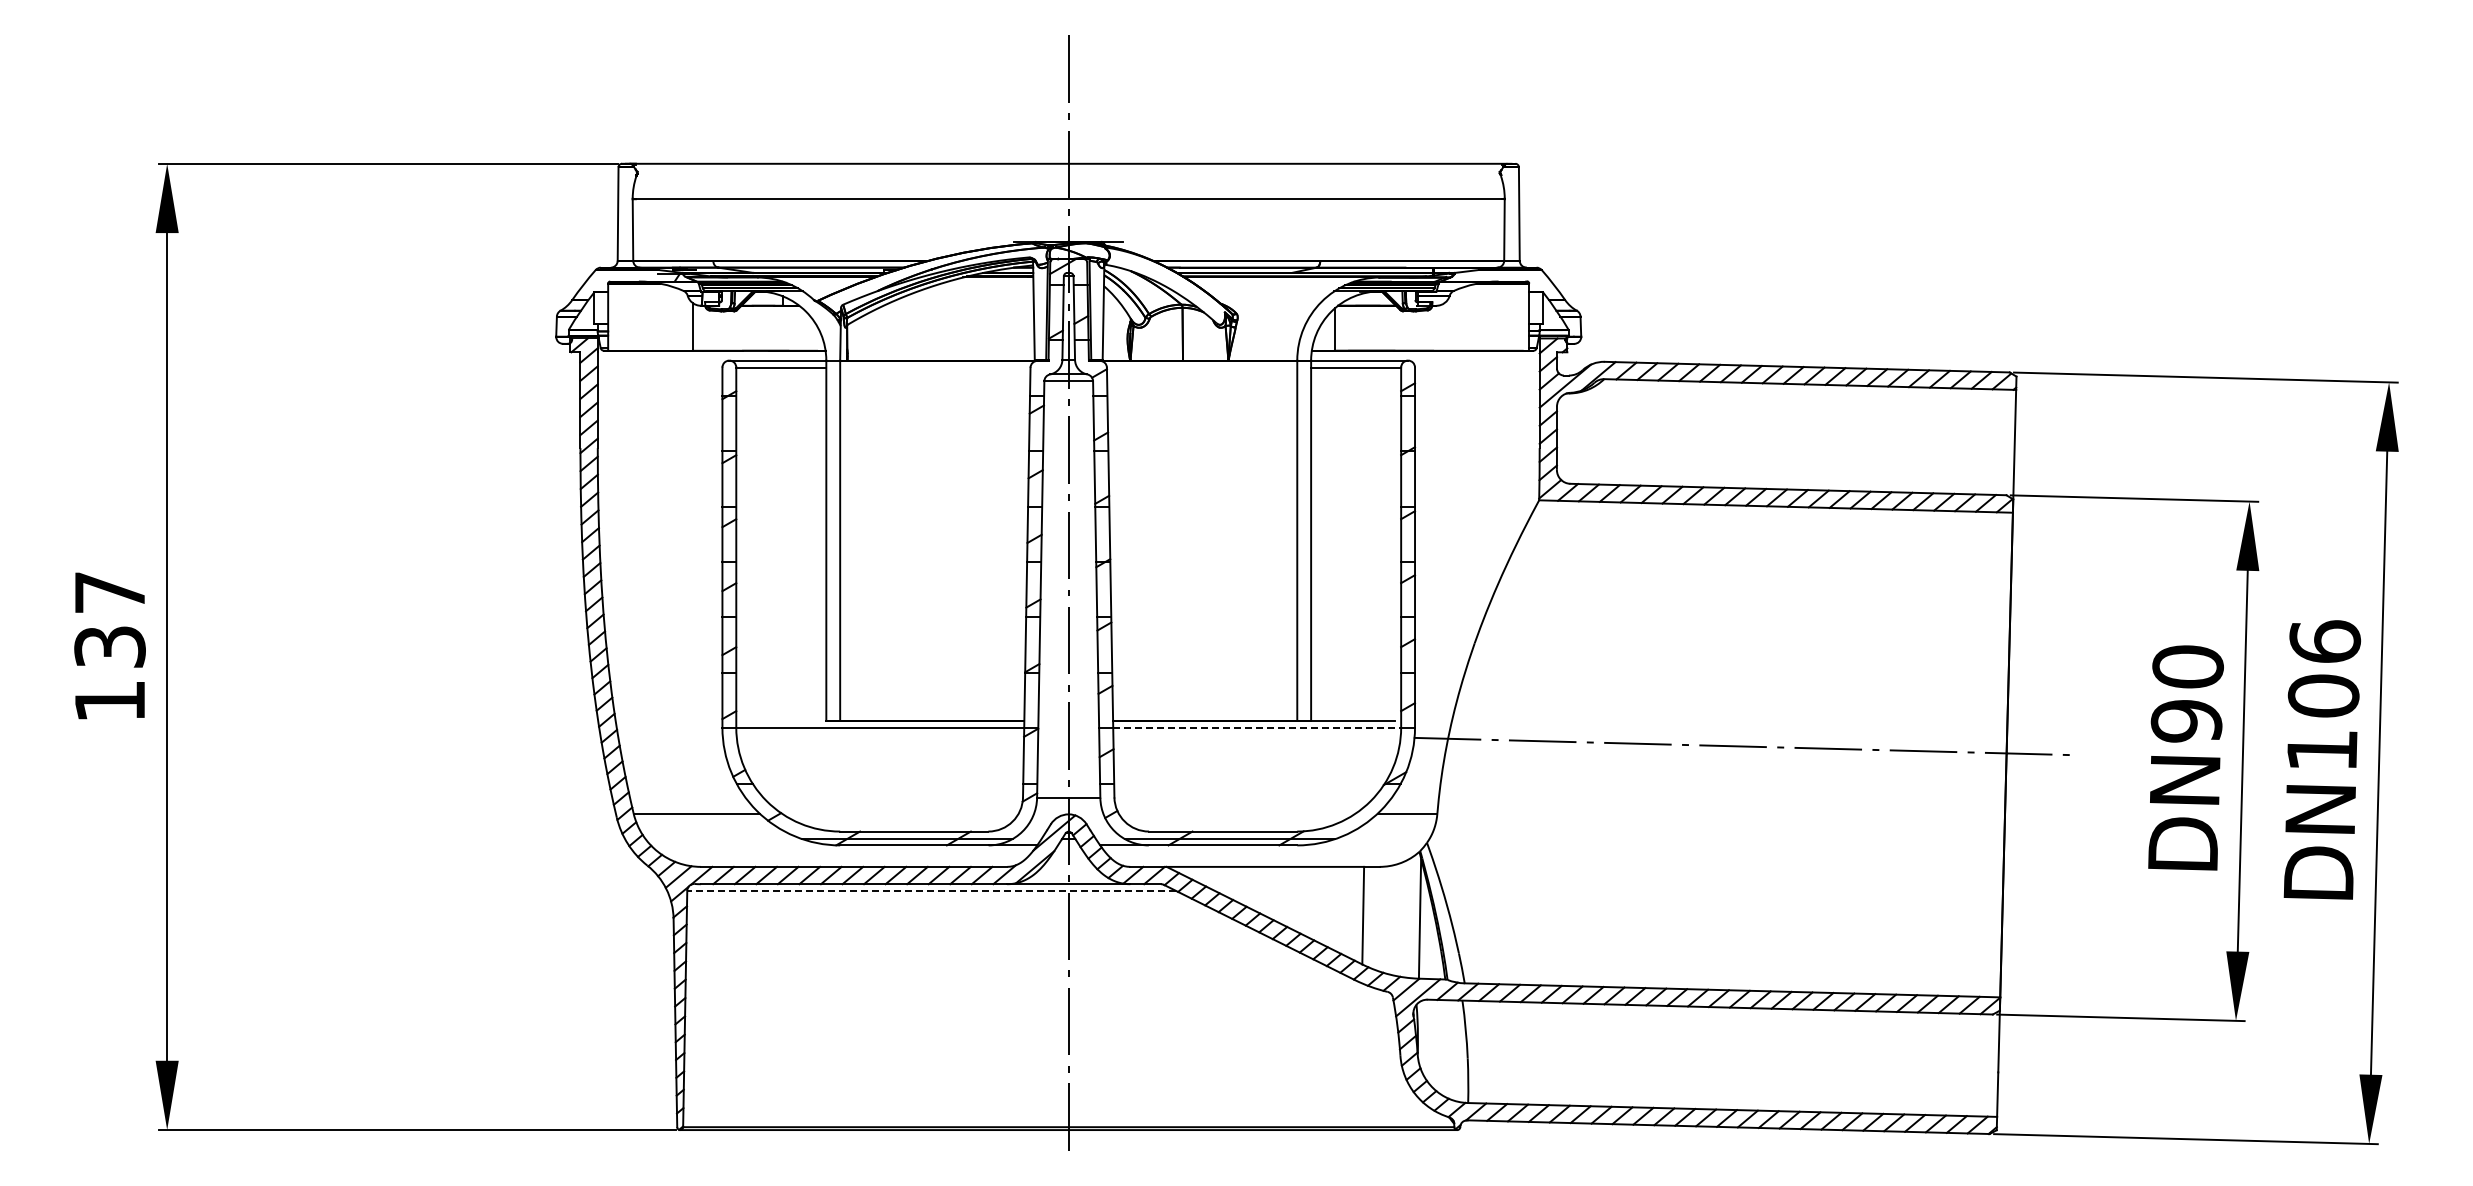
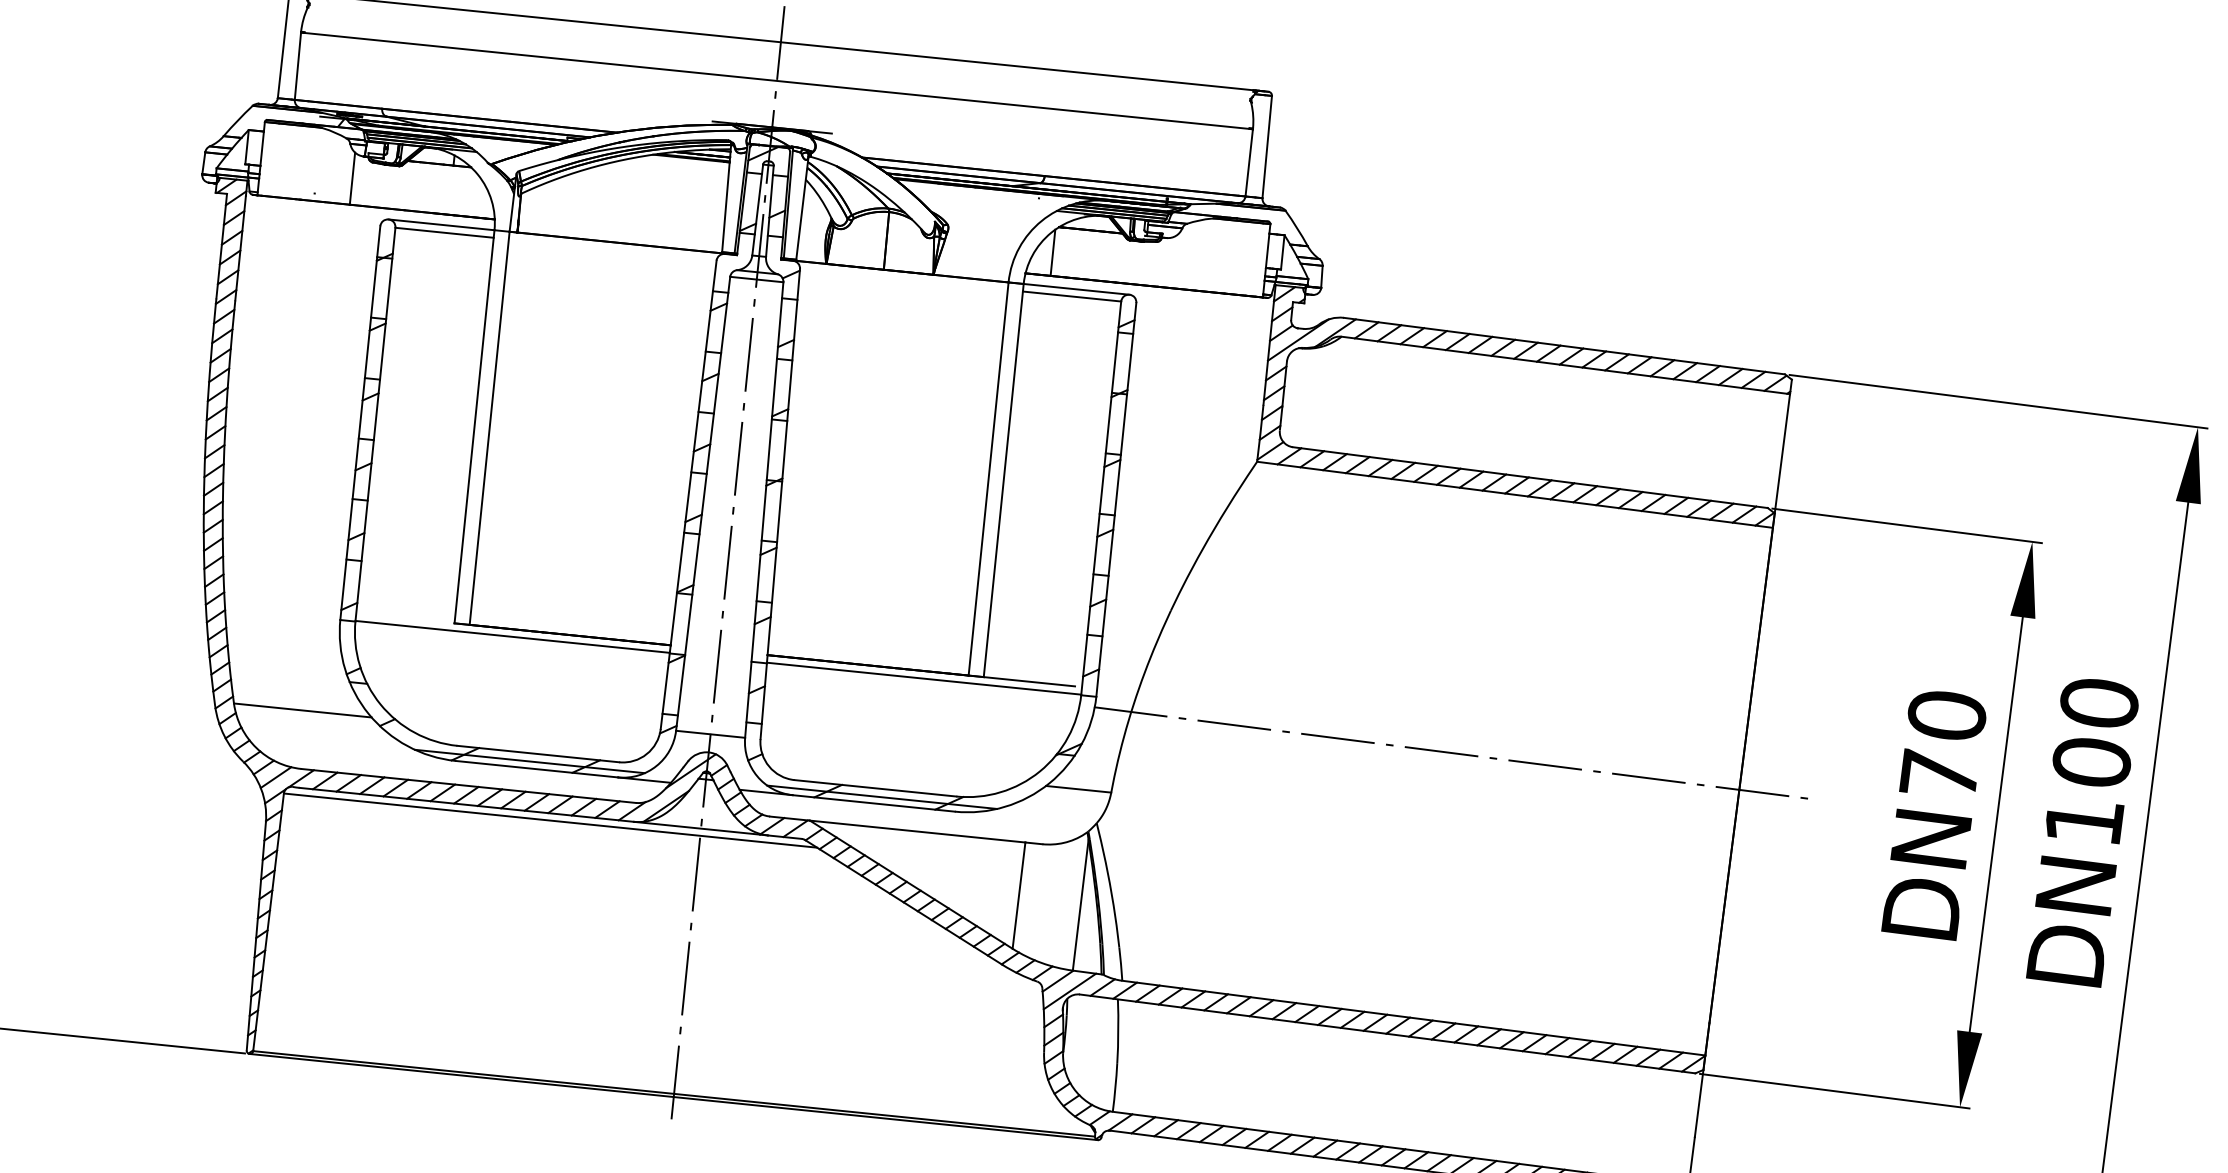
text: (2324, 641) -> (2098, 702), DN106 -> DN100
text: (2186, 721) -> (1939, 774), DN90 -> DN70
line: (1257, 727) -> (924, 678), dashed -> solid
line: (931, 890) -> (550, 820), dashed -> solid

